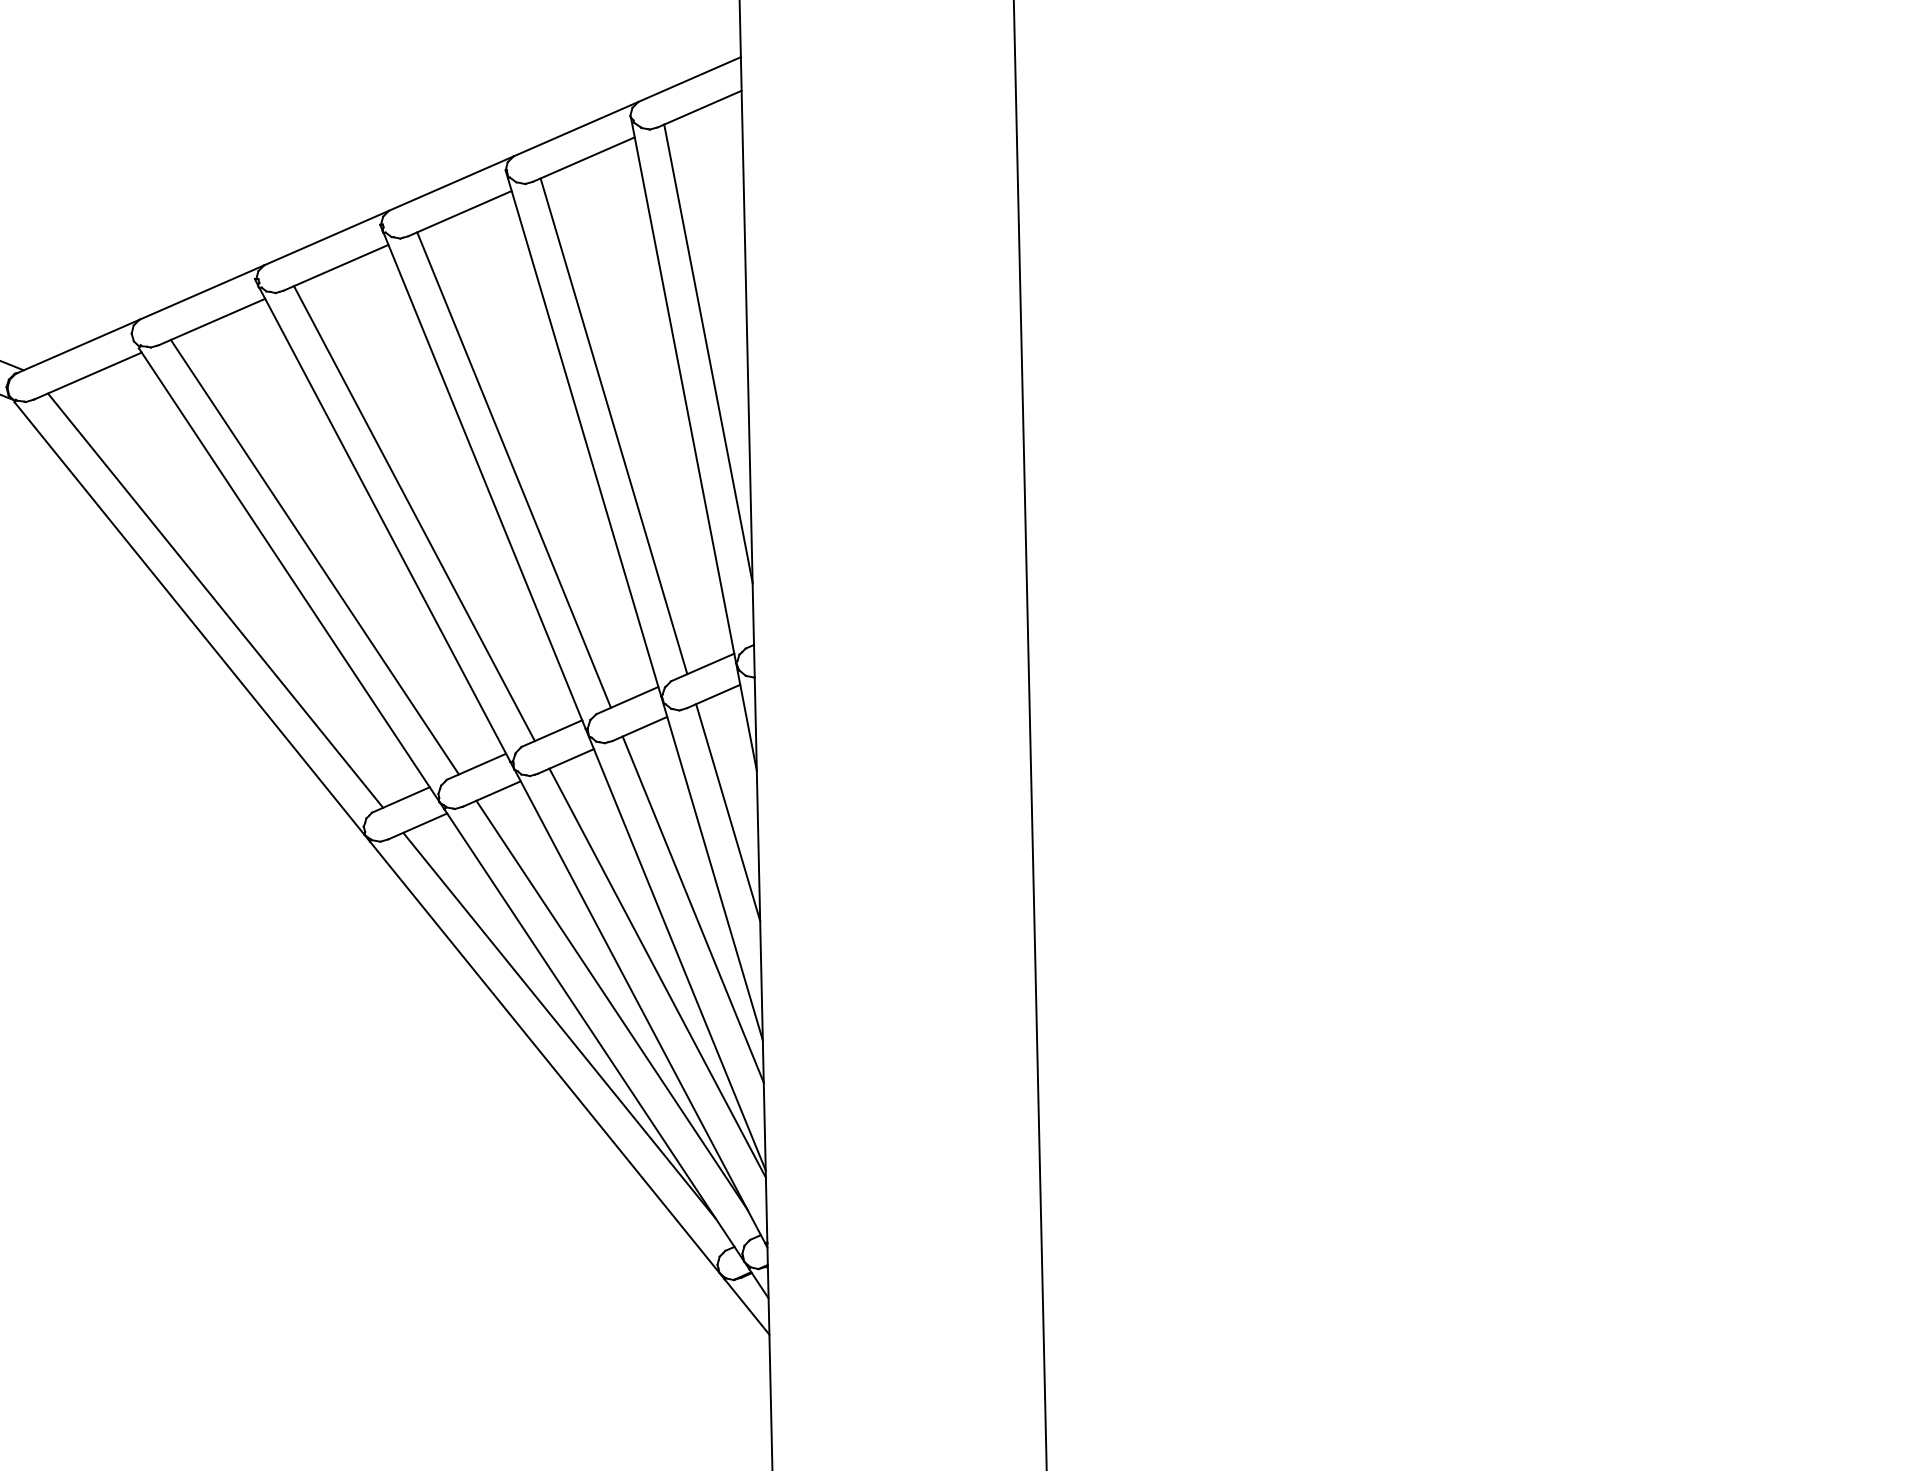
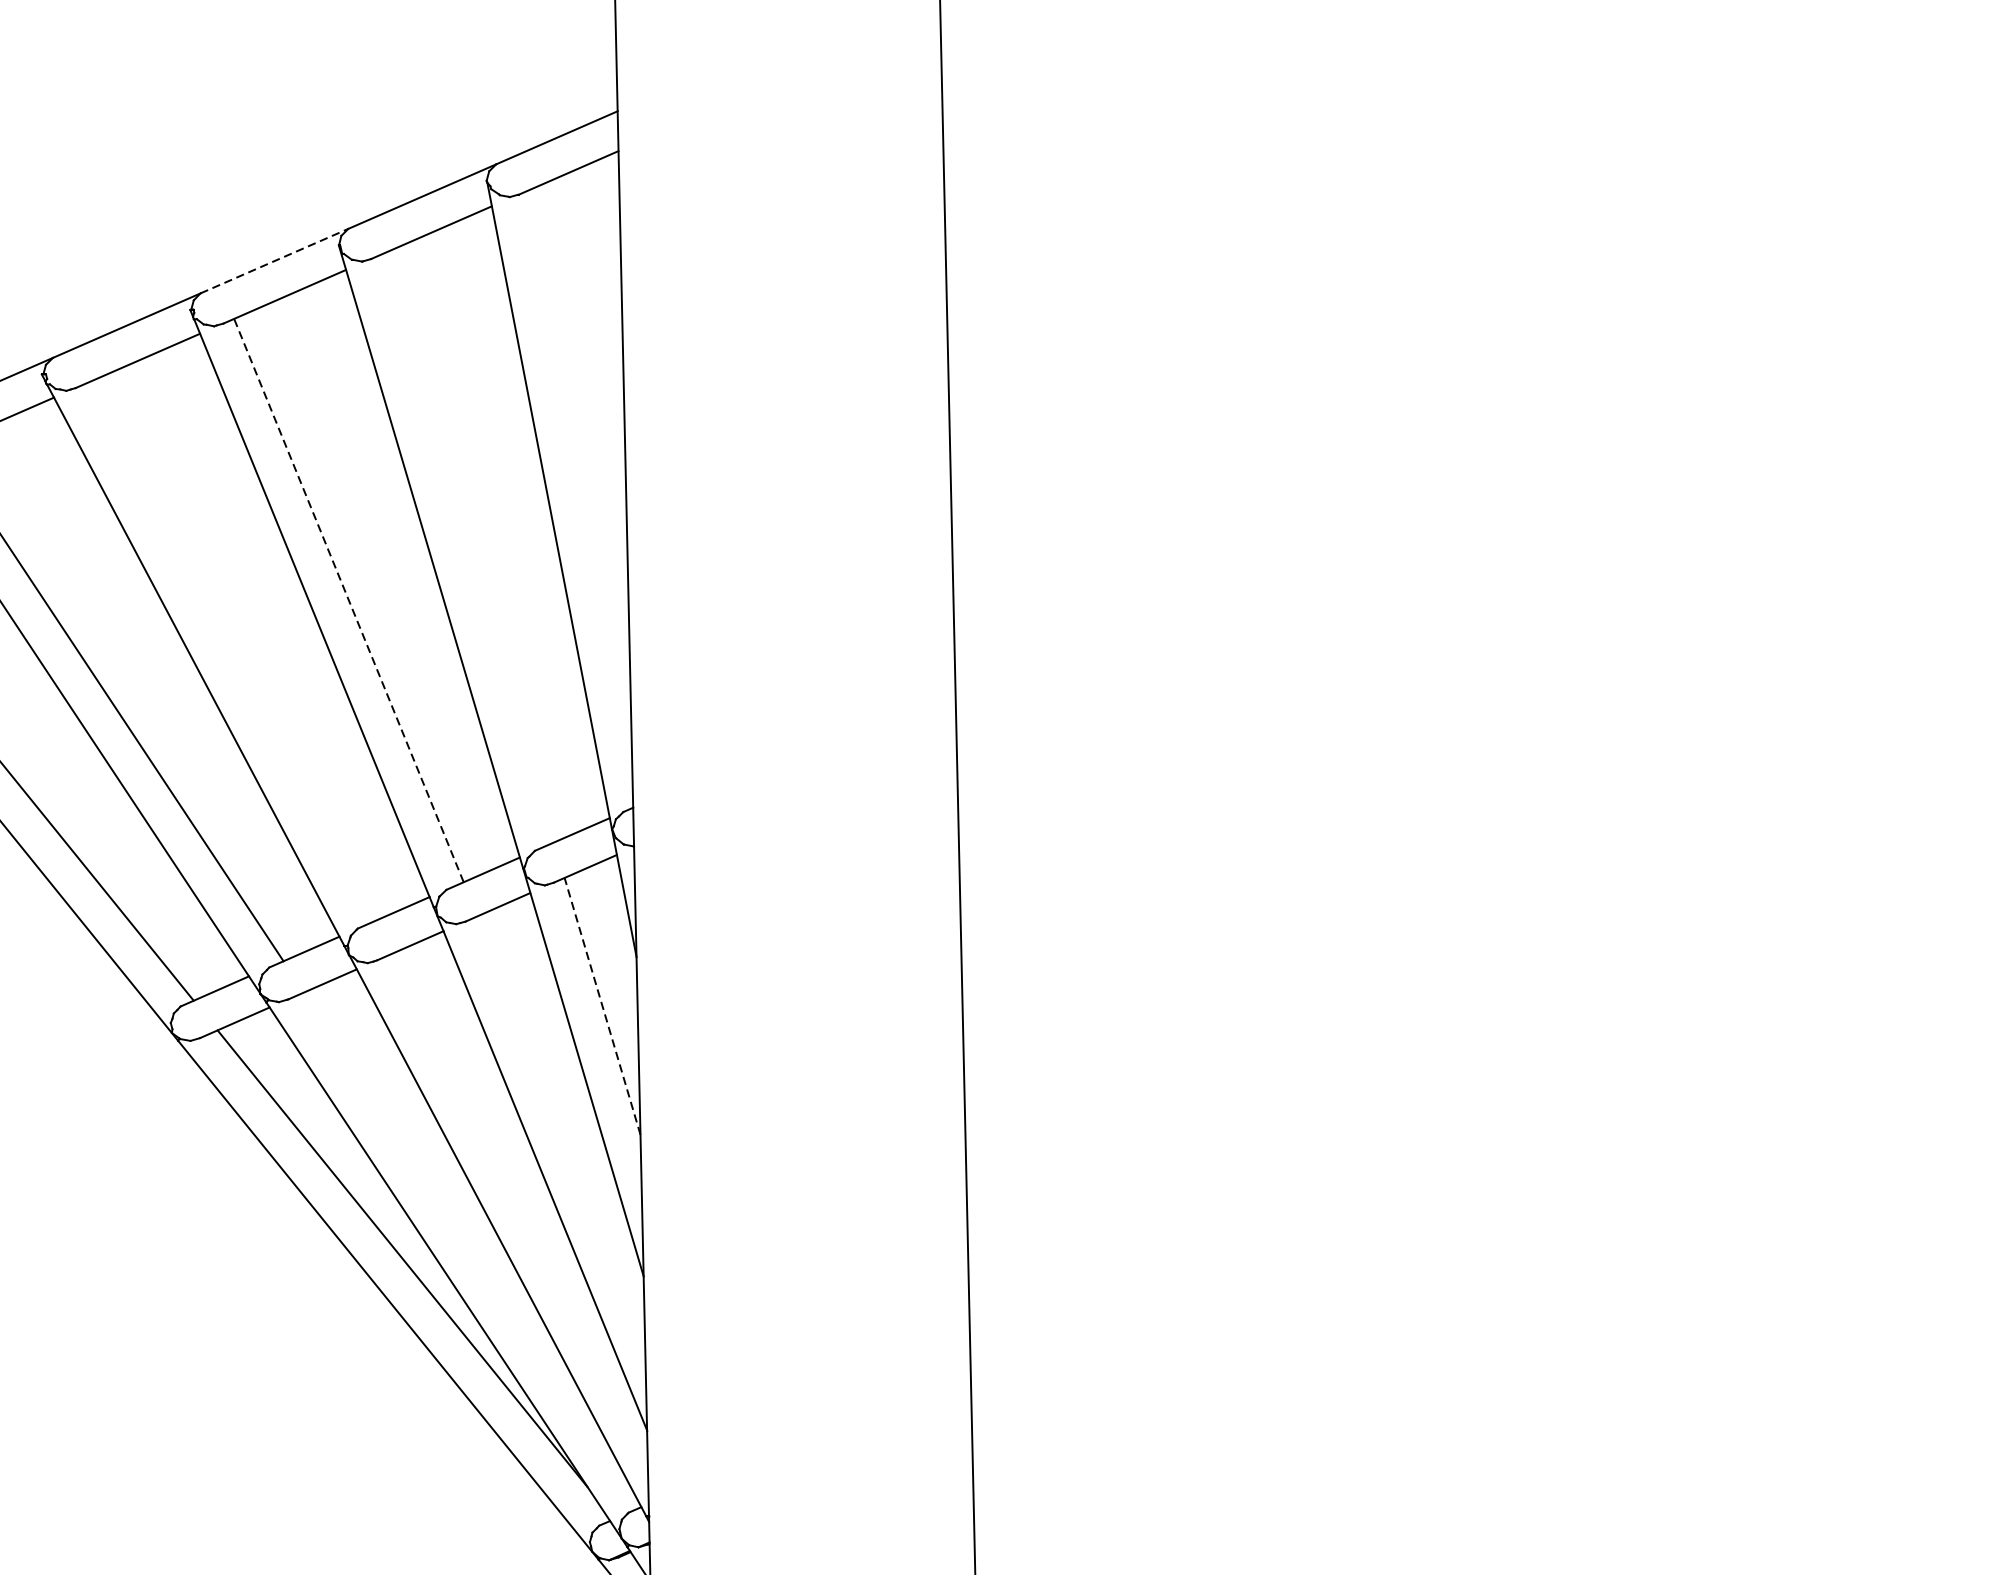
line: (451, 183) -> (274, 260), solid -> dashed
line: (708, 353) -> (579, 462), removed
line: (613, 426) -> (466, 548), removed
line: (514, 470) -> (349, 601), solid -> dashed
line: (414, 513) -> (230, 652), removed
line: (728, 812) -> (602, 1006), solid -> dashed
line: (692, 909) -> (560, 1121), removed
line: (657, 972) -> (518, 1195), removed
line: (611, 1004) -> (464, 1233), removed

